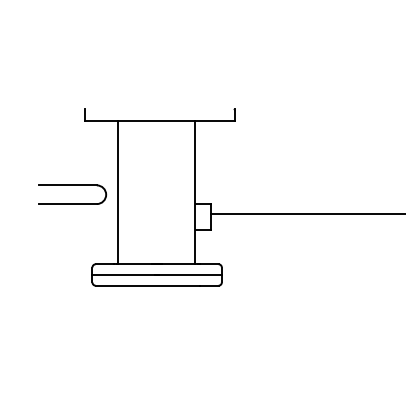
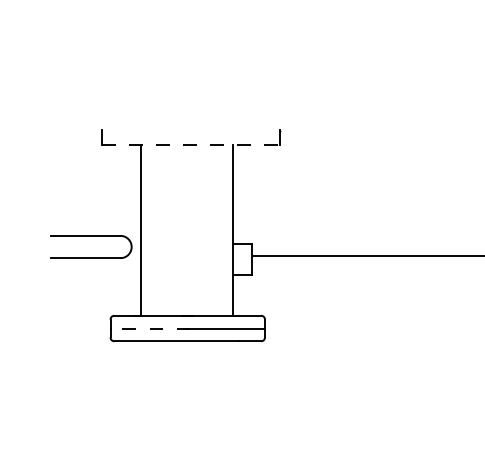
line: (160, 121) -> (191, 145), solid -> dashed
part: (72, 185) -> (91, 236), moved
line: (125, 275) -> (149, 329), solid -> dashed

